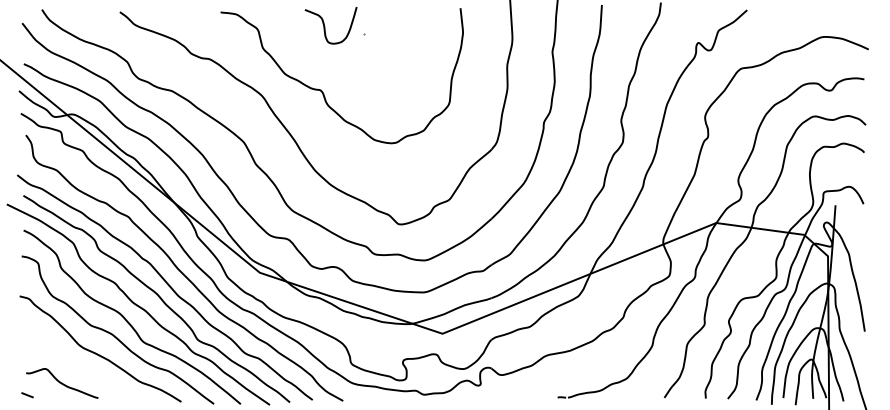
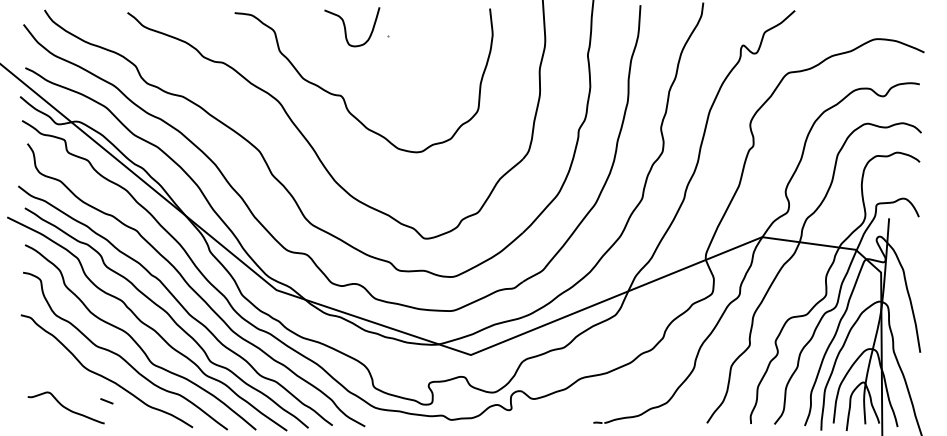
line: (27, 395) -> (106, 401), moved

